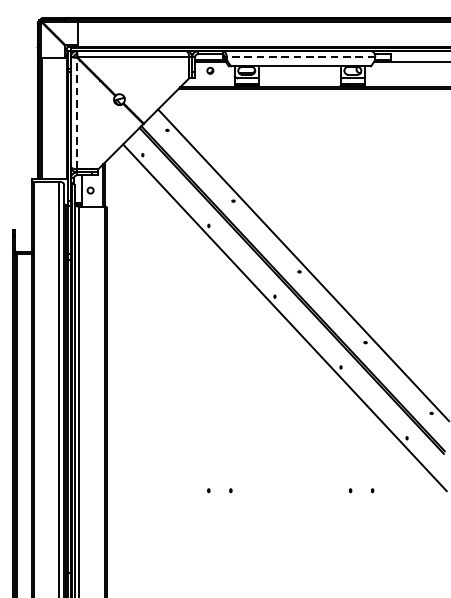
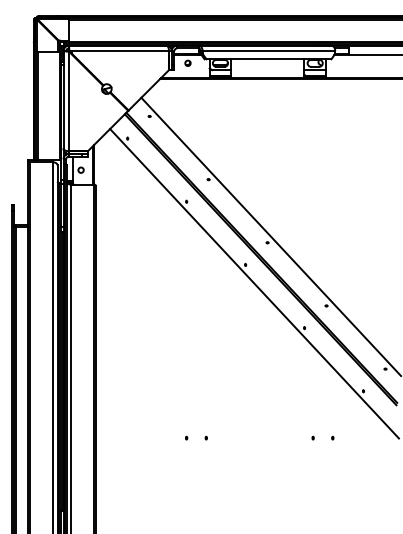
line: (300, 57) -> (268, 51), dashed -> solid
line: (76, 113) -> (68, 101), dashed -> solid

